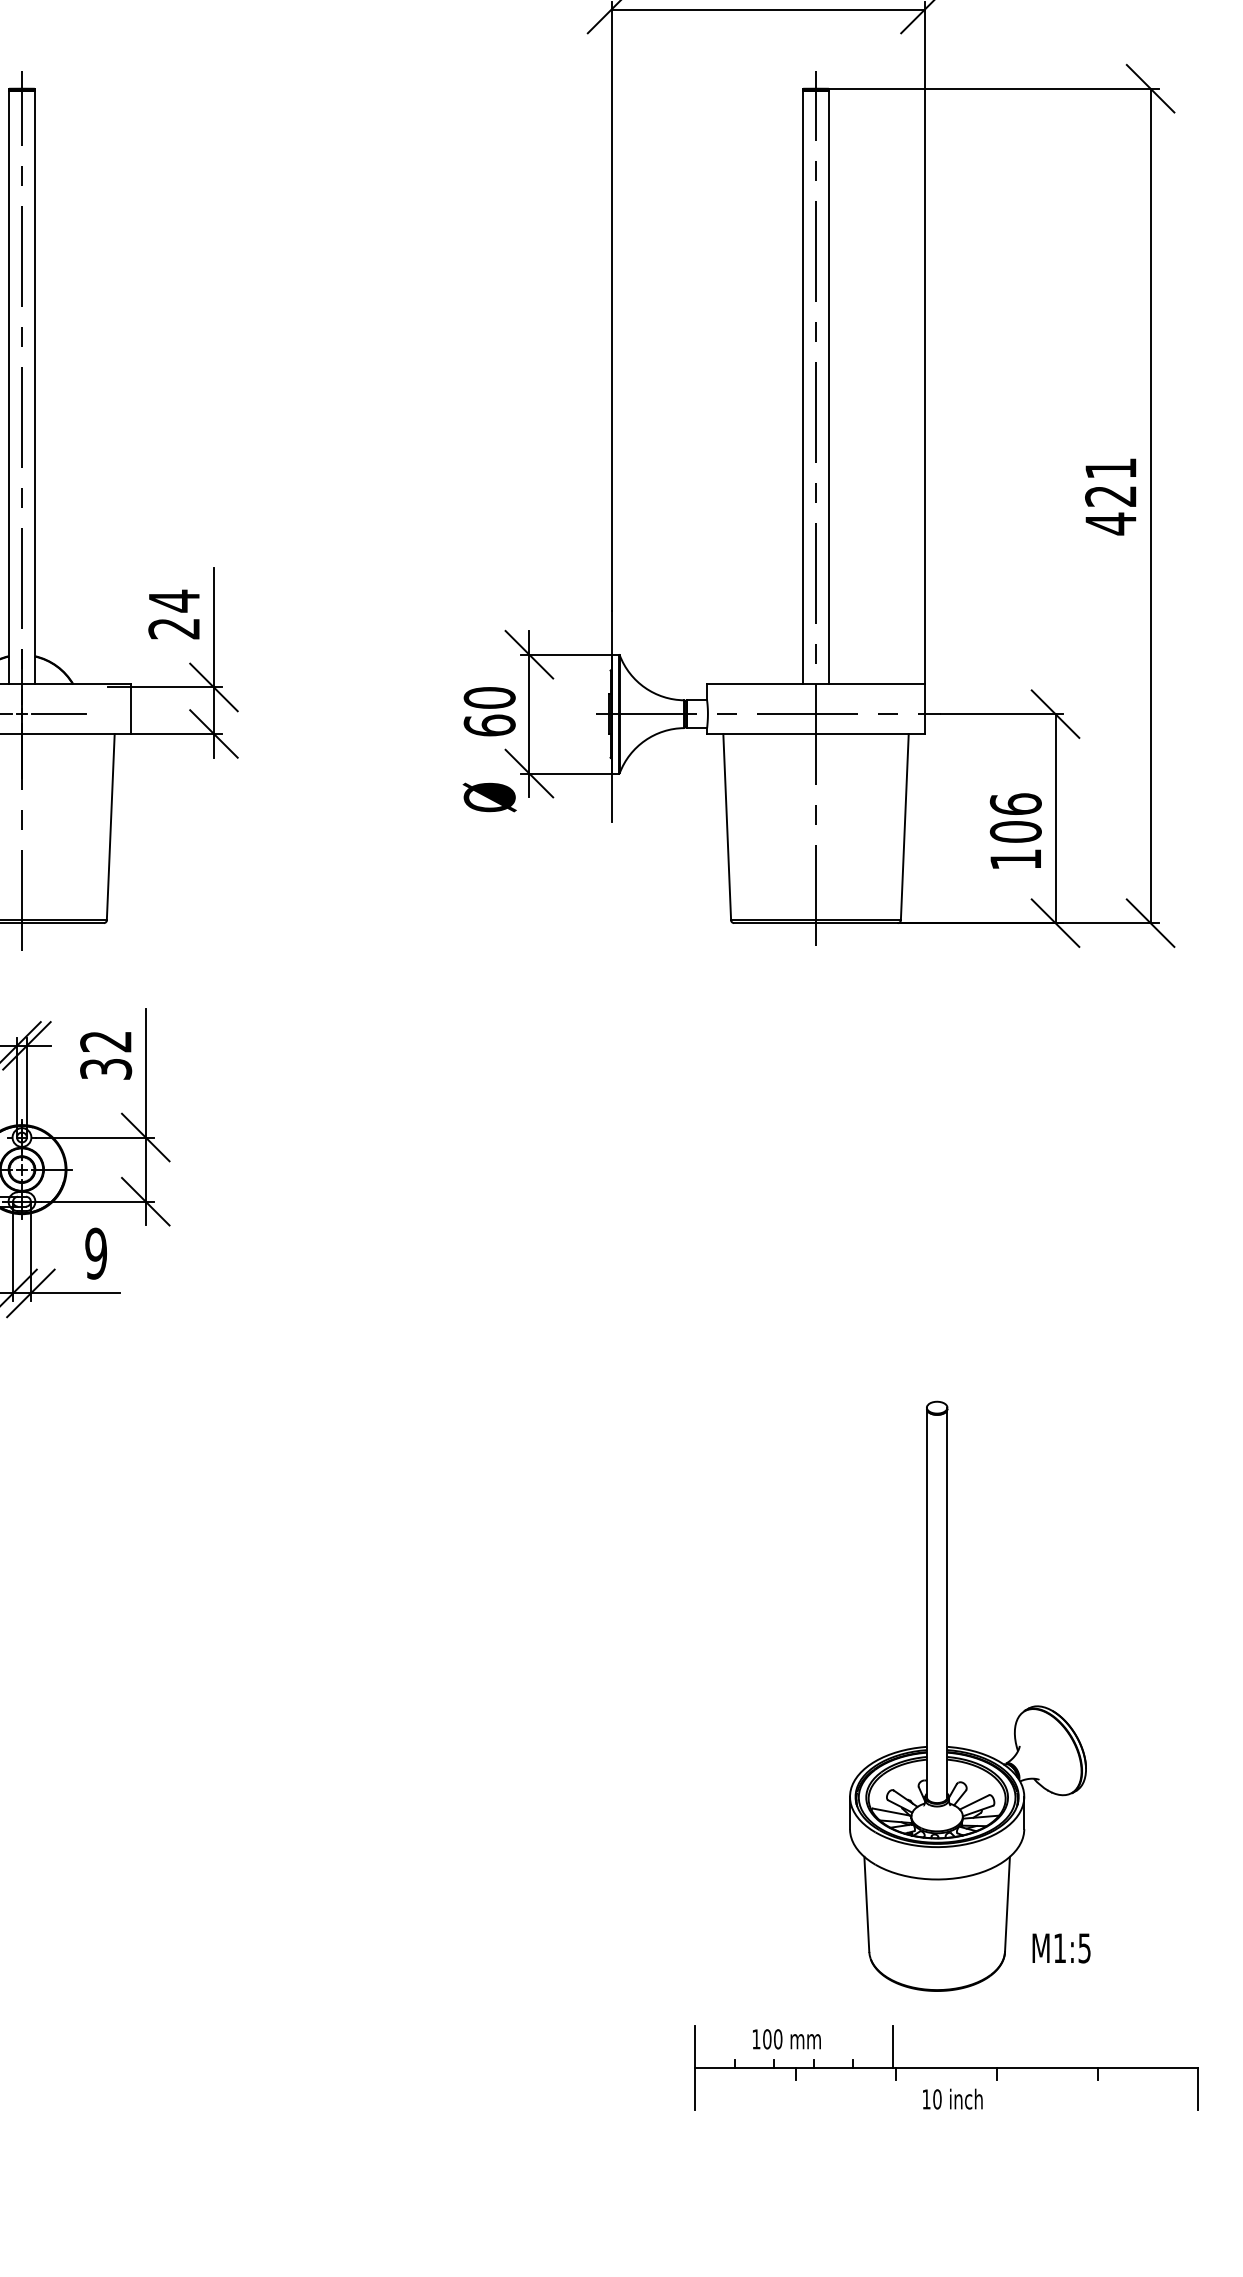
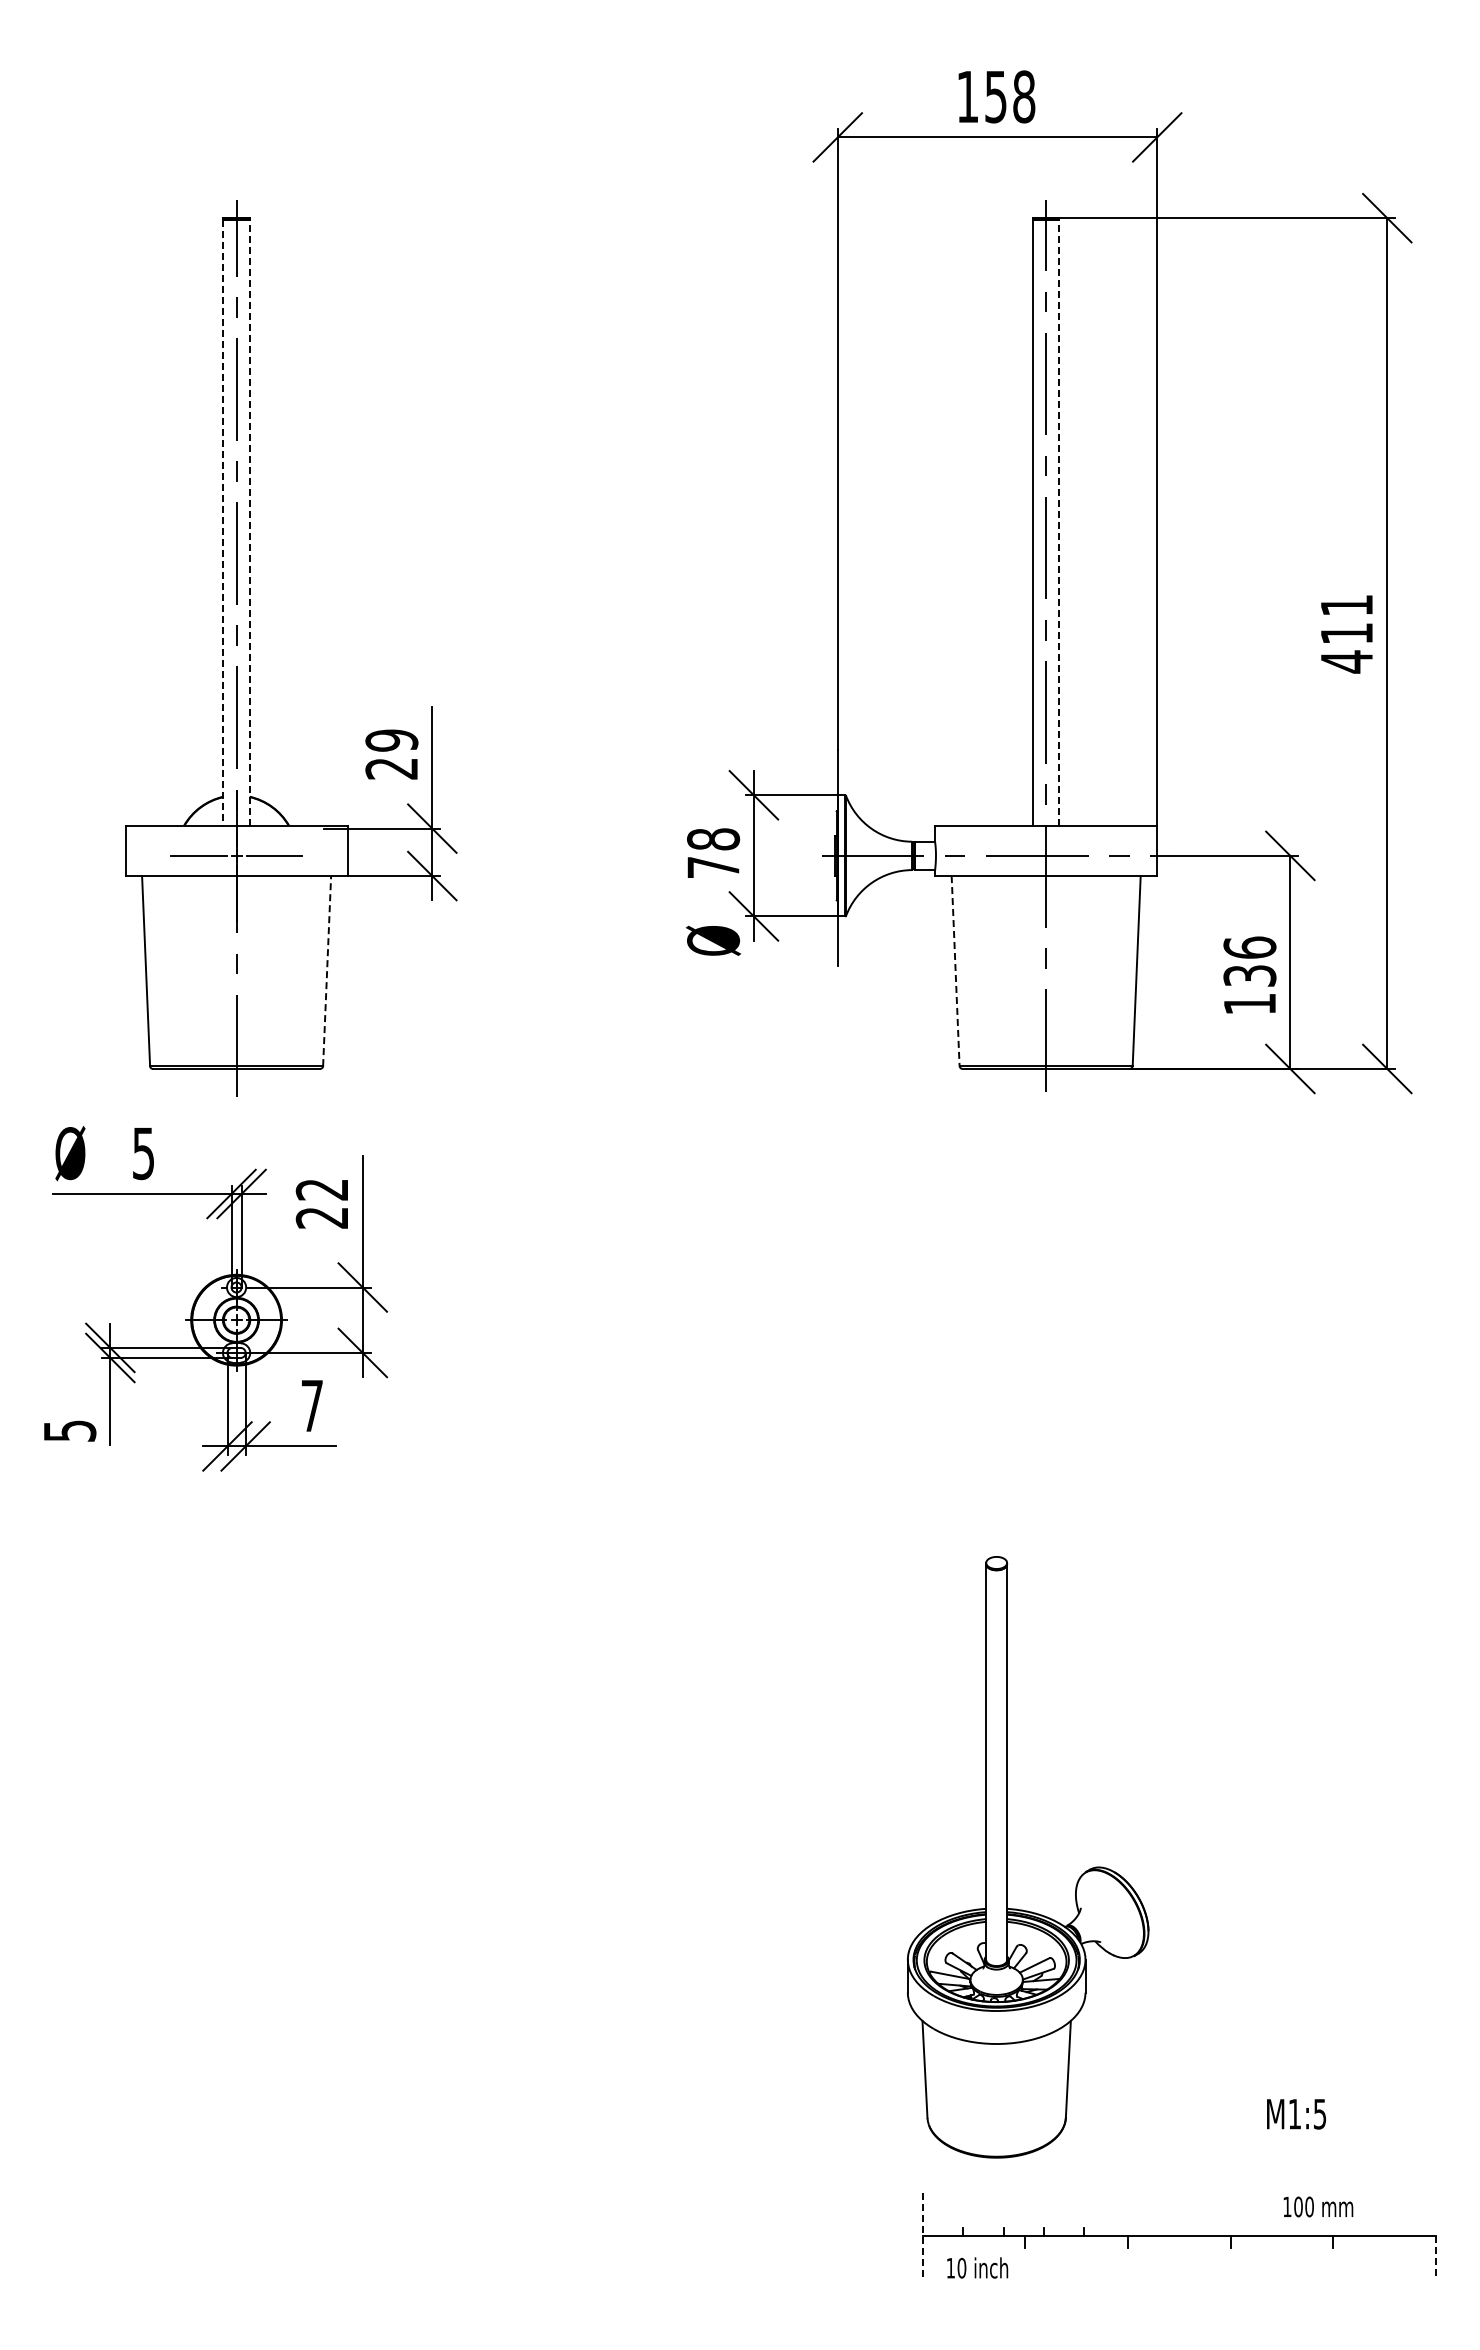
line: (9, 387) -> (223, 522), solid -> dashed
line: (34, 387) -> (249, 522), solid -> dashed
line: (829, 387) -> (1059, 522), solid -> dashed
text: (1110, 496) -> (1346, 633), 421 -> 411
text: (173, 601) -> (391, 740), 24 -> 29
text: (489, 711) -> (713, 853), 60 -> 78
line: (111, 826) -> (327, 970), solid -> dashed
line: (727, 827) -> (955, 971), solid -> dashed
text: (1015, 831) -> (1249, 975), 106 -> 136
text: (106, 1068) -> (322, 1217), 32 -> 22
text: (96, 1253) -> (312, 1405), 9 -> 7
part: (947, 1696) -> (1007, 1857), moved
text: (786, 2038) -> (1318, 2206), moved
line: (892, 2046) -> (1124, 2214), removed
line: (694, 2068) -> (922, 2236), solid -> dashed
line: (1197, 2088) -> (1435, 2257), solid -> dashed
text: (952, 2098) -> (977, 2267), moved

